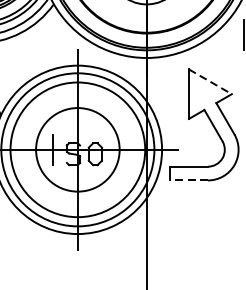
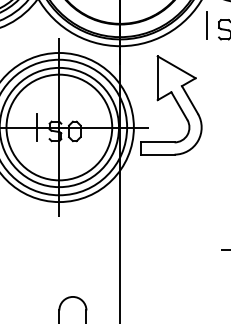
line: (210, 82) -> (176, 67), dashed -> solid
circle: (78, 149) -> (59, 127), size x1.43
line: (188, 180) -> (157, 154), dashed -> solid

